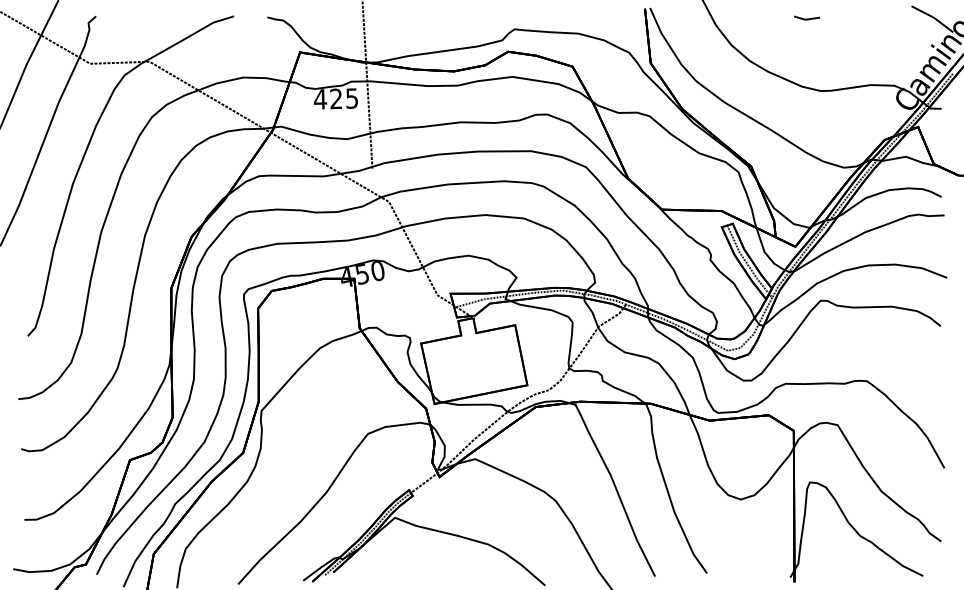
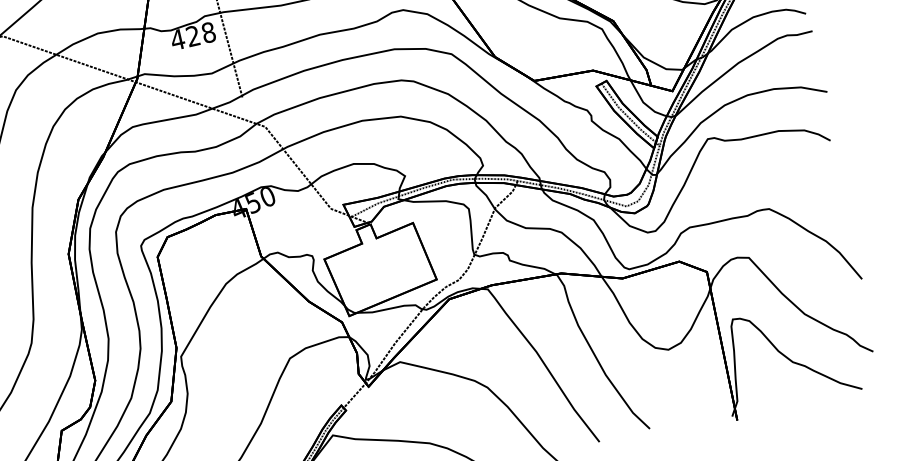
text: (352, 98) -> (209, 32), 425 -> 428

